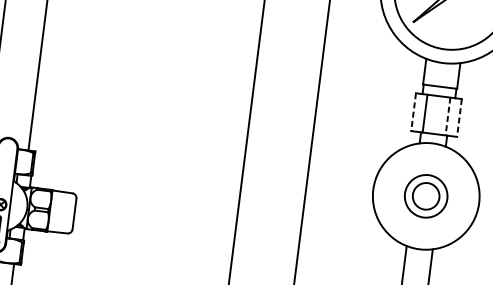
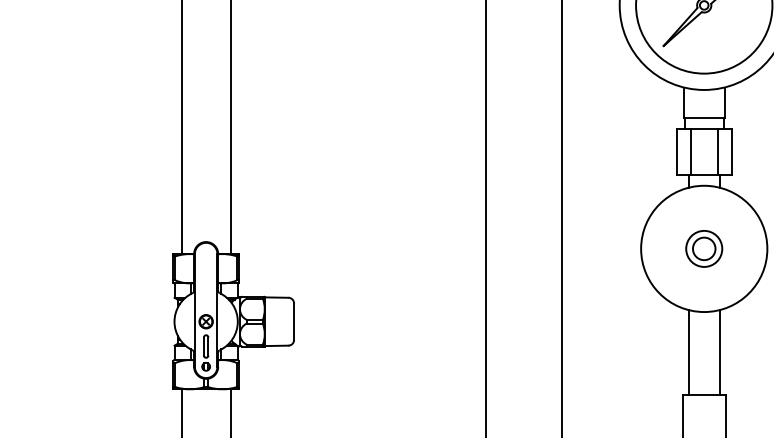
line: (413, 111) -> (676, 151), dashed -> solid
line: (447, 116) -> (717, 151), dashed -> solid
line: (459, 117) -> (731, 151), dashed -> solid
part: (426, 196) -> (704, 248), size x0.71

